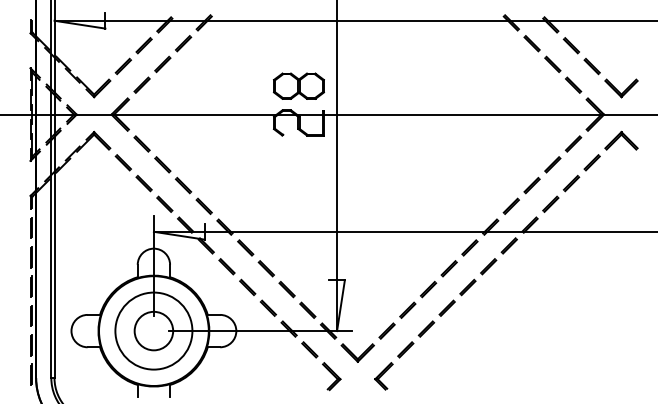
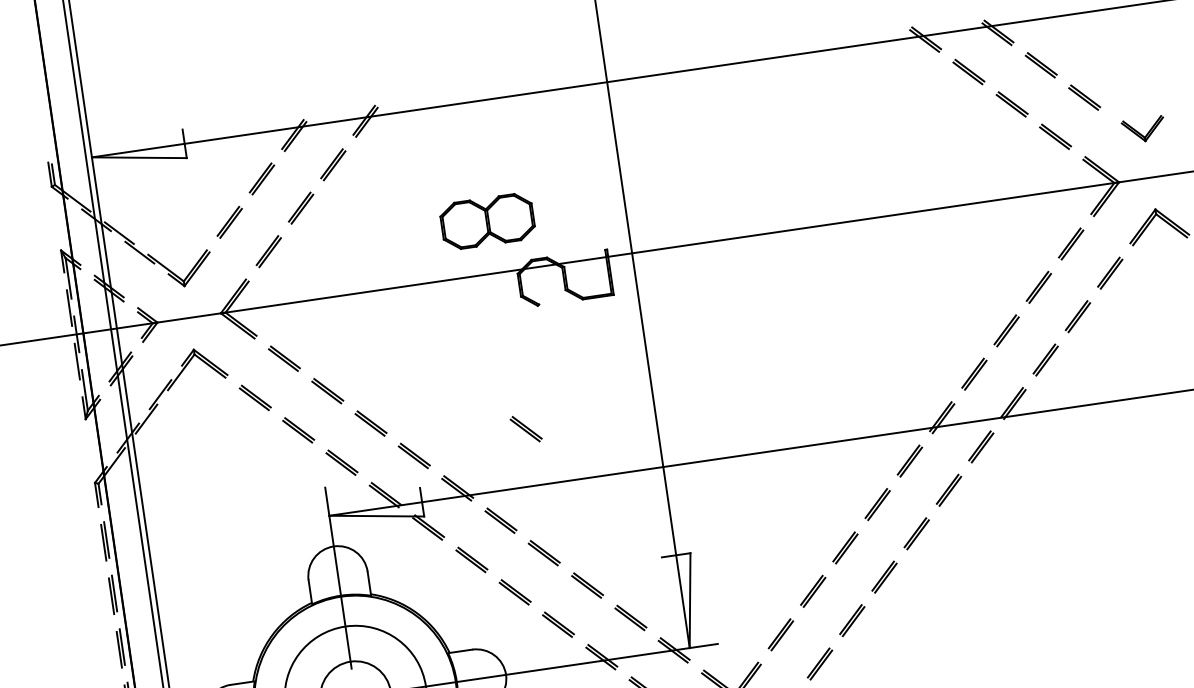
part: (298, 85) -> (486, 220), moved
part: (621, 88) -> (1143, 130), size x0.7
line: (265, 200) -> (524, 428), added

